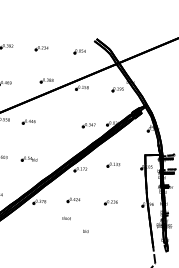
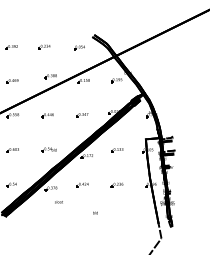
part: (28, 122) -> (47, 115), moved
part: (89, 125) -> (82, 115), moved
part: (28, 158) -> (48, 149), moved
text: (65, 218) -> (58, 202), moved

